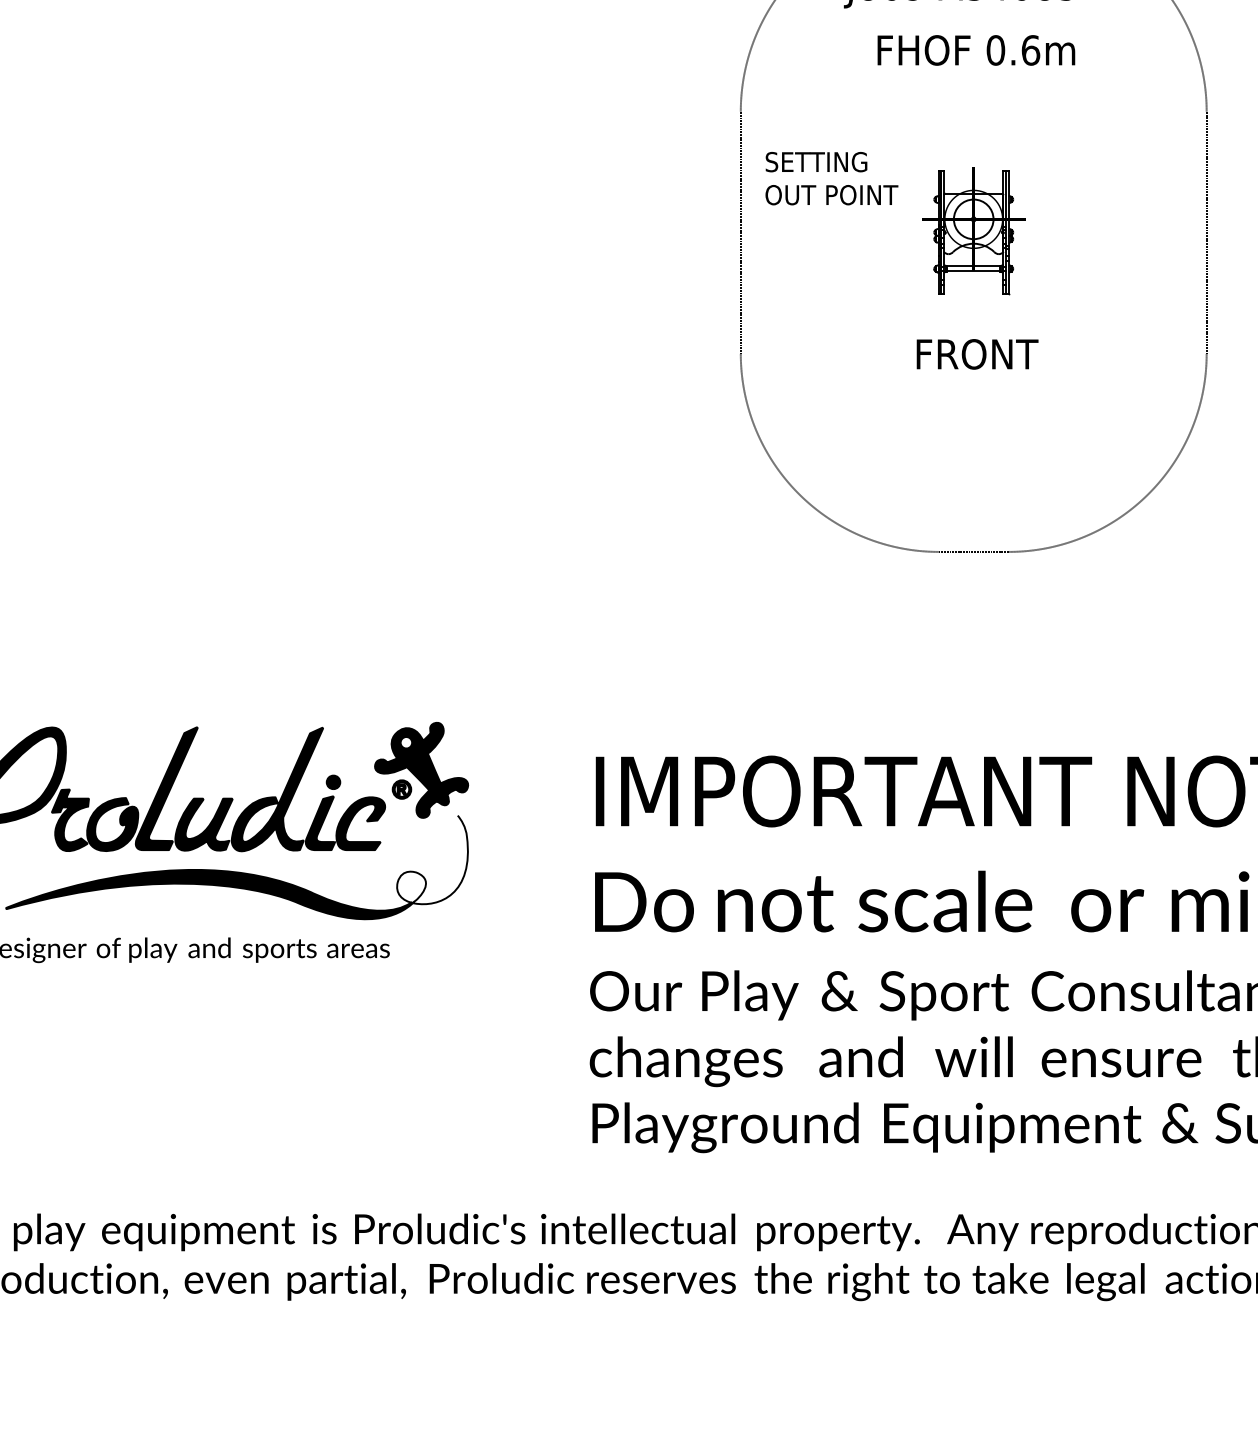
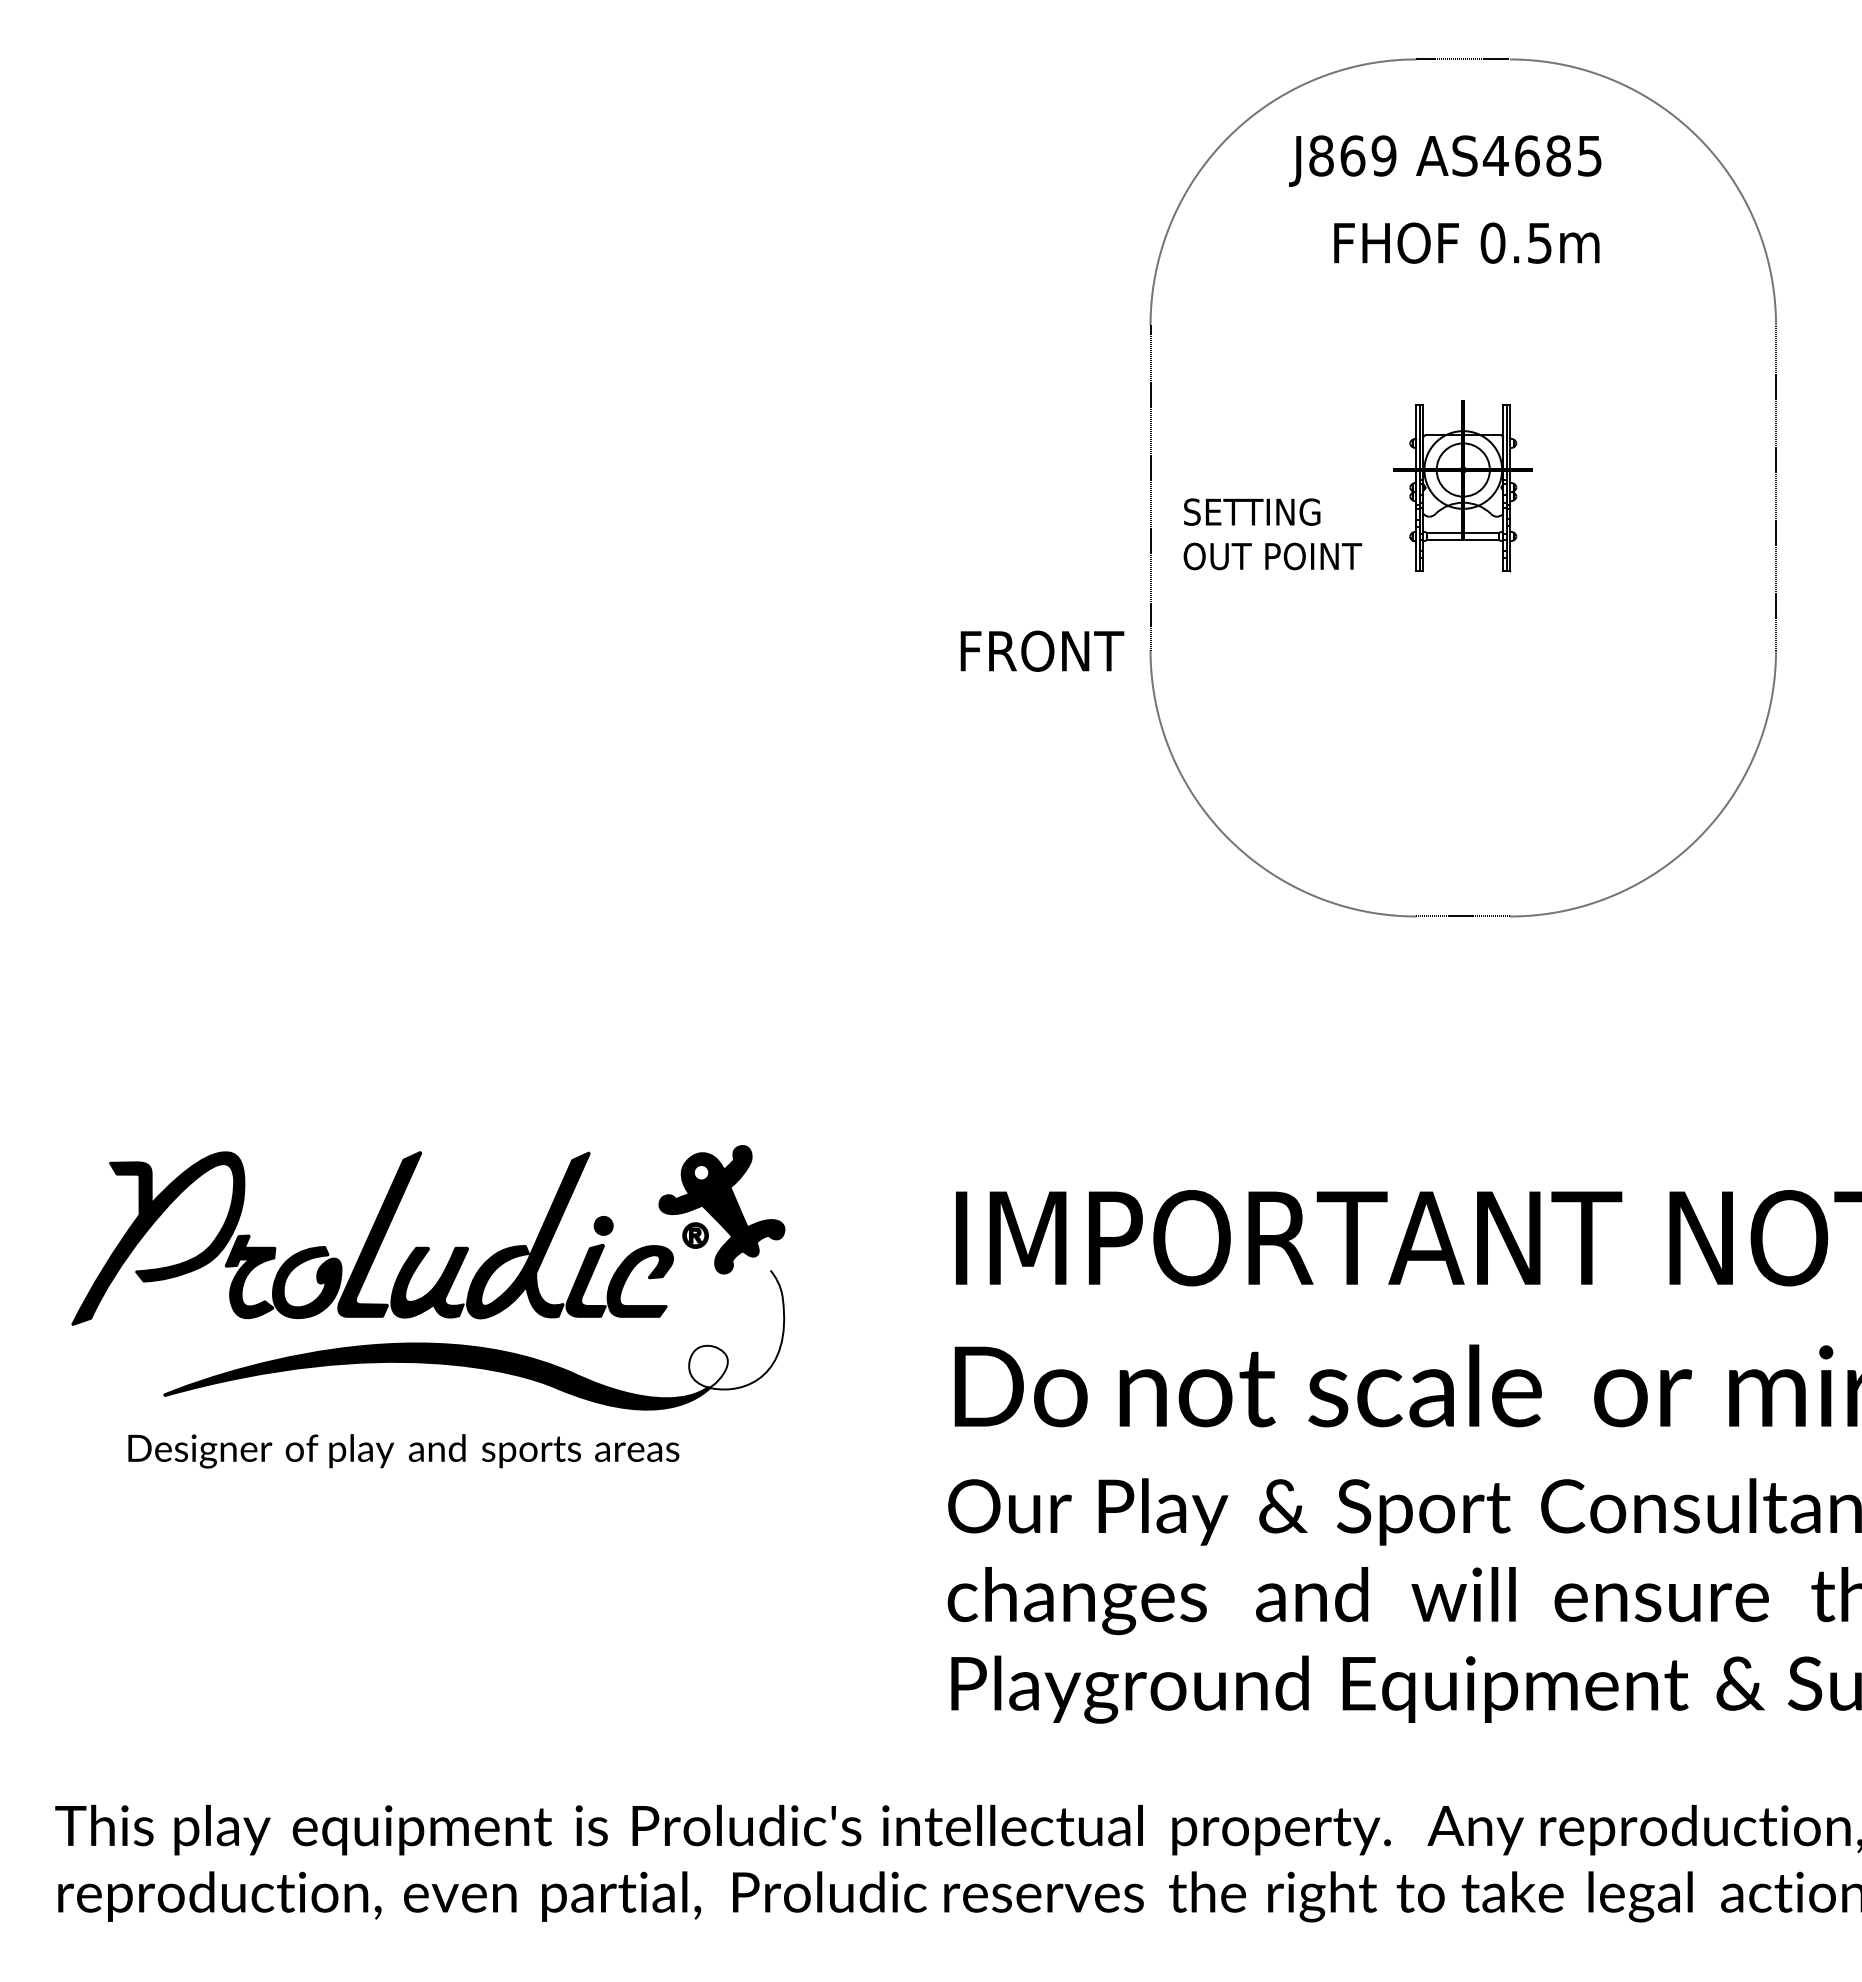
text: (1030, 49) -> (1539, 242), 0.6m -> 0.5m
text: (831, 178) -> (1272, 534), moved
text: (977, 353) -> (1042, 650), moved

